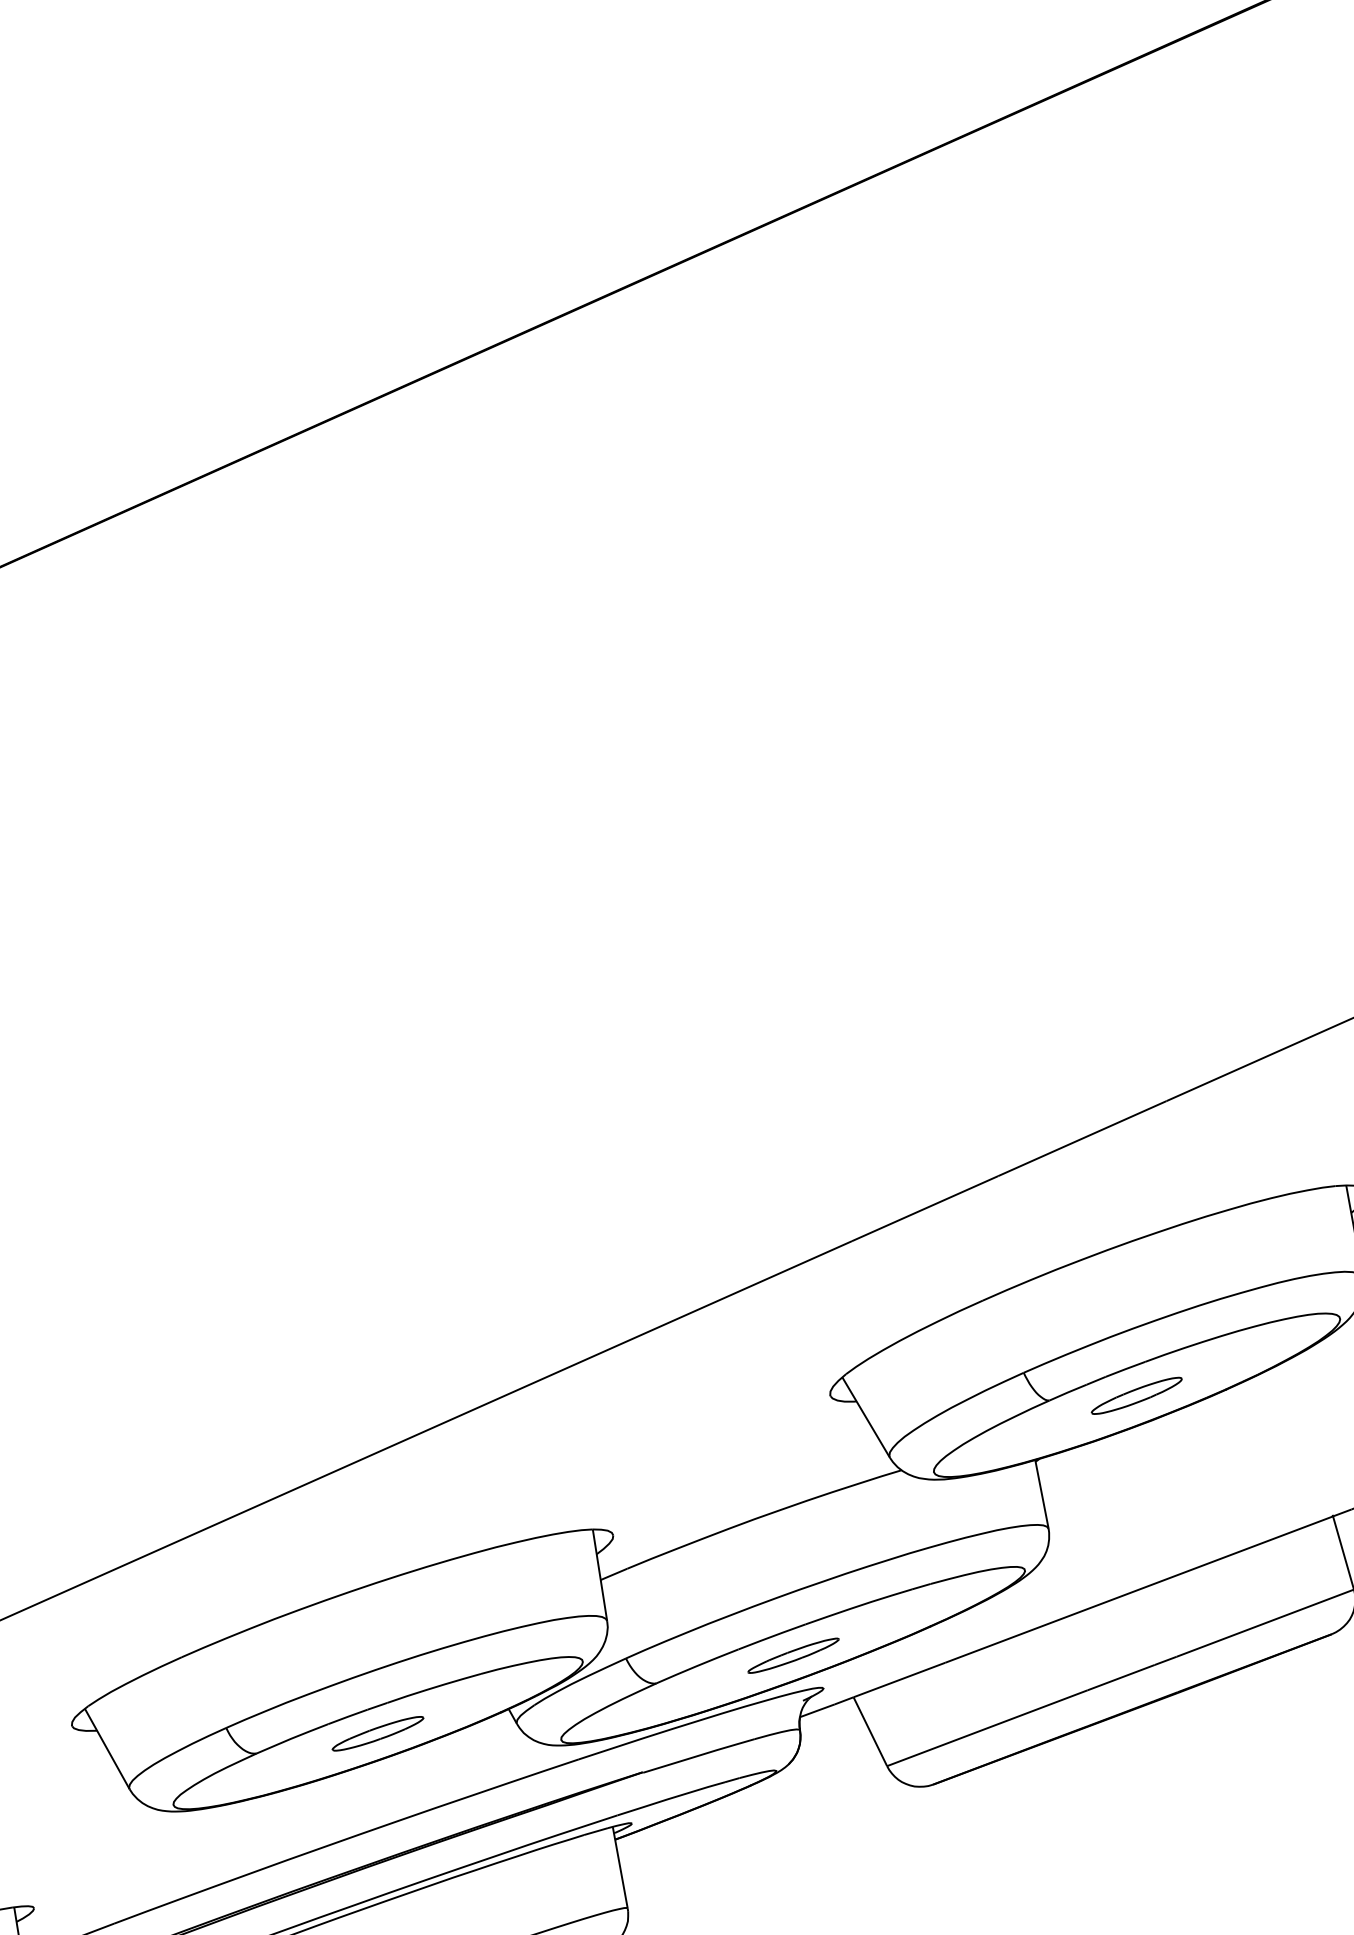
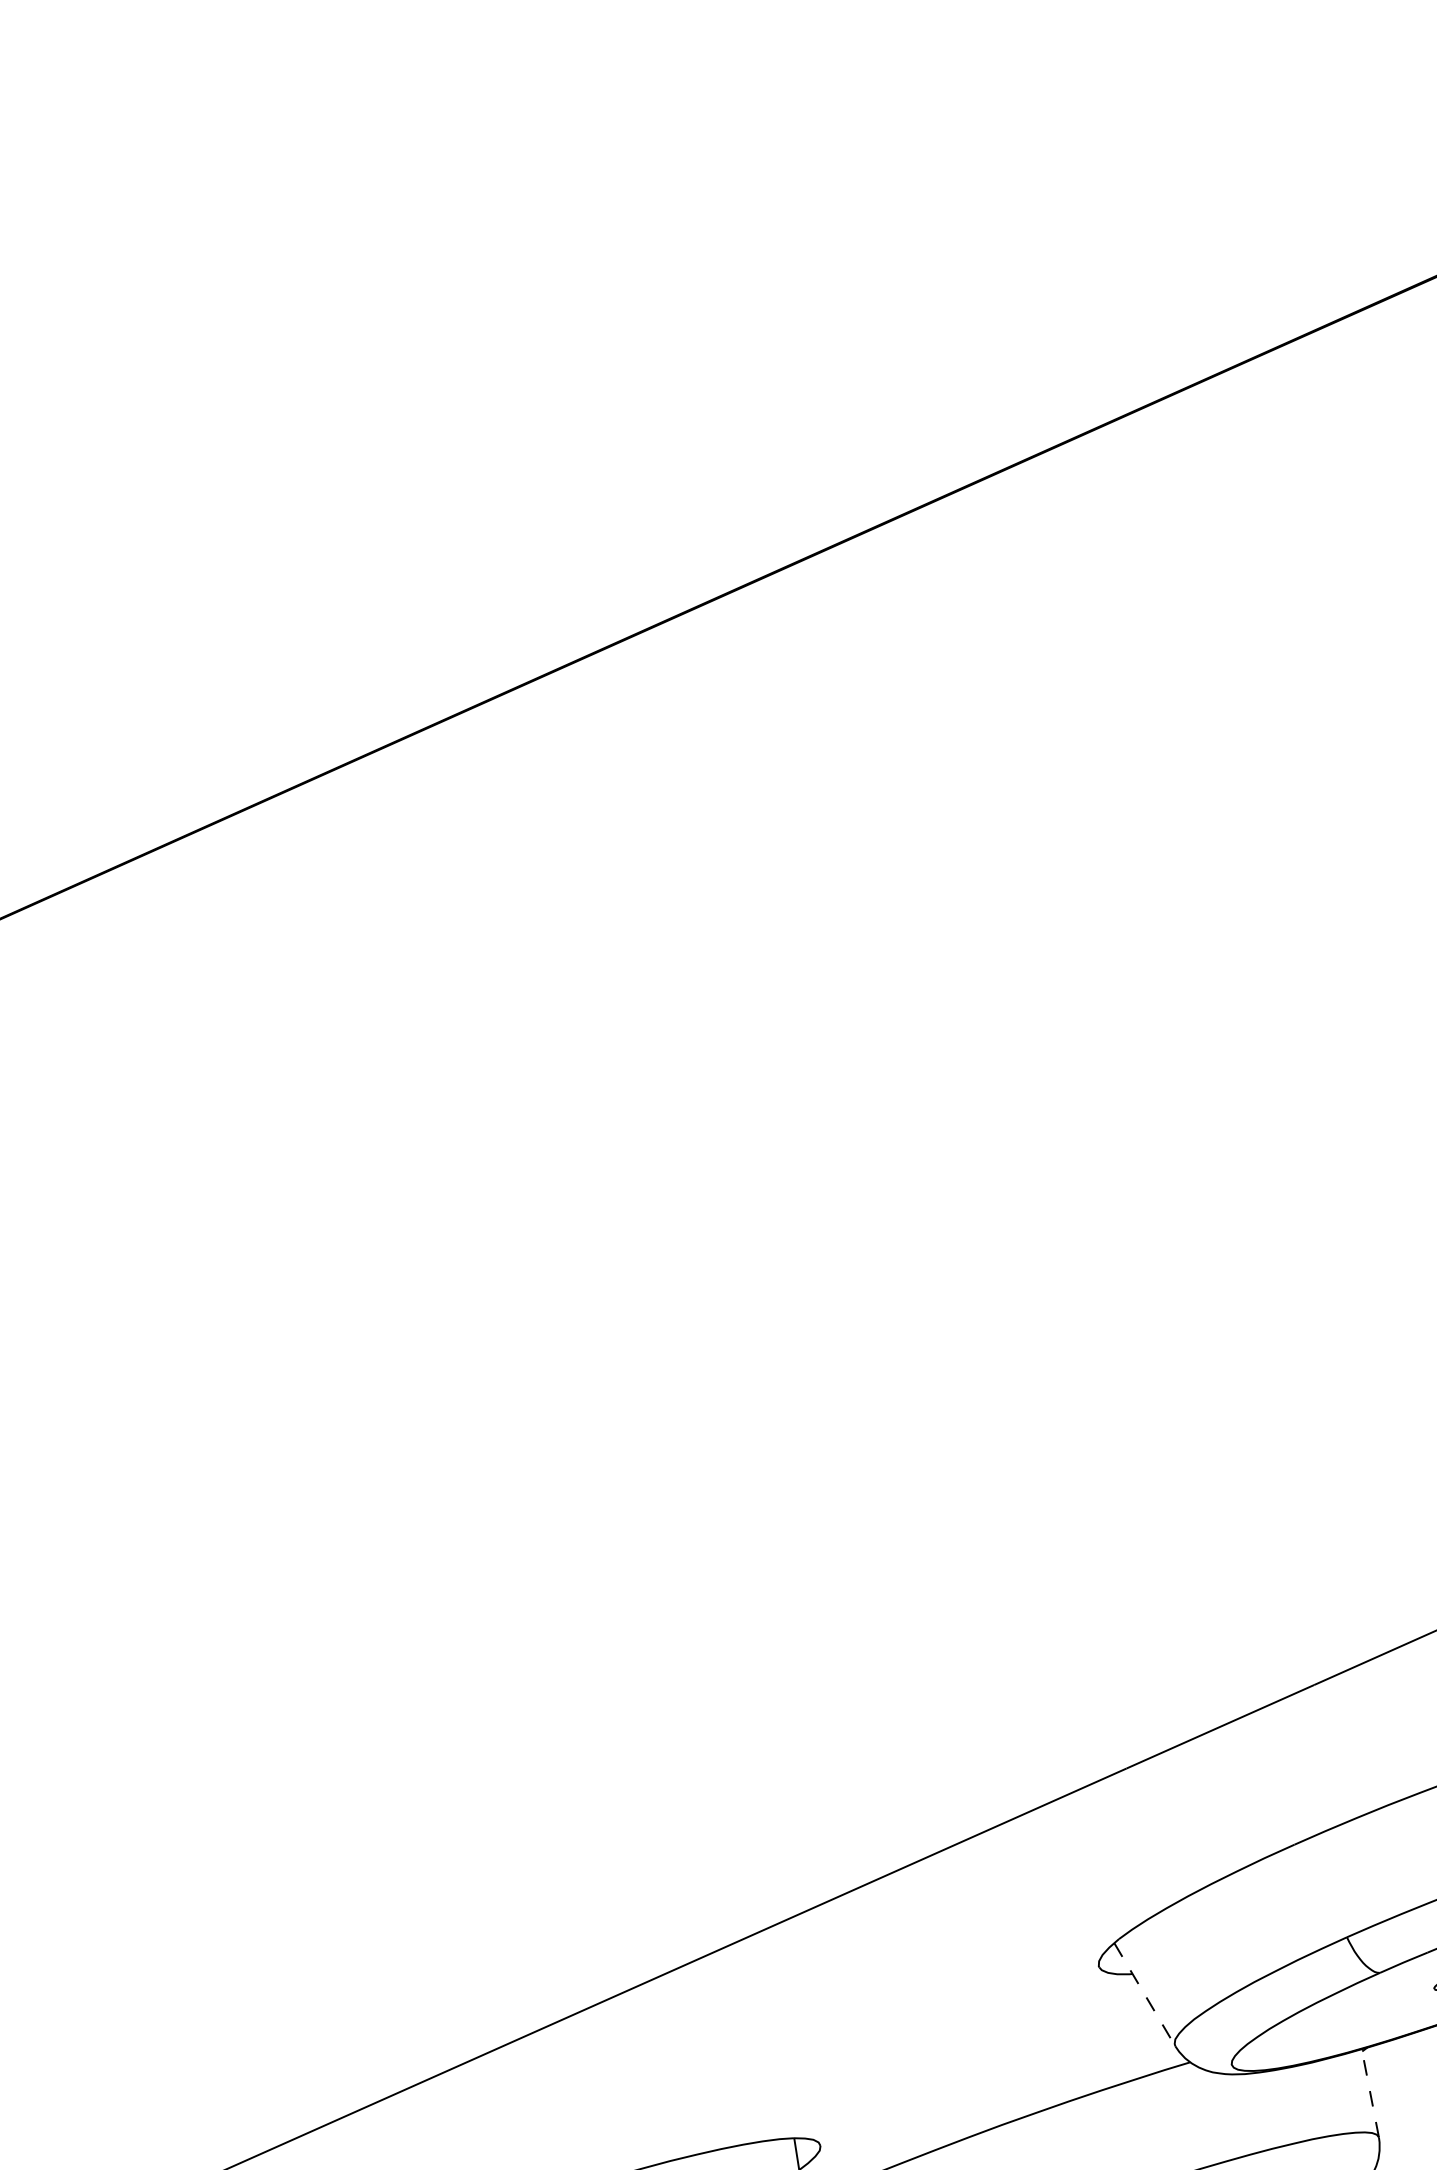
line: (866, 1417) -> (1145, 1994), solid -> dashed
line: (1041, 1493) -> (1369, 2092), solid -> dashed

